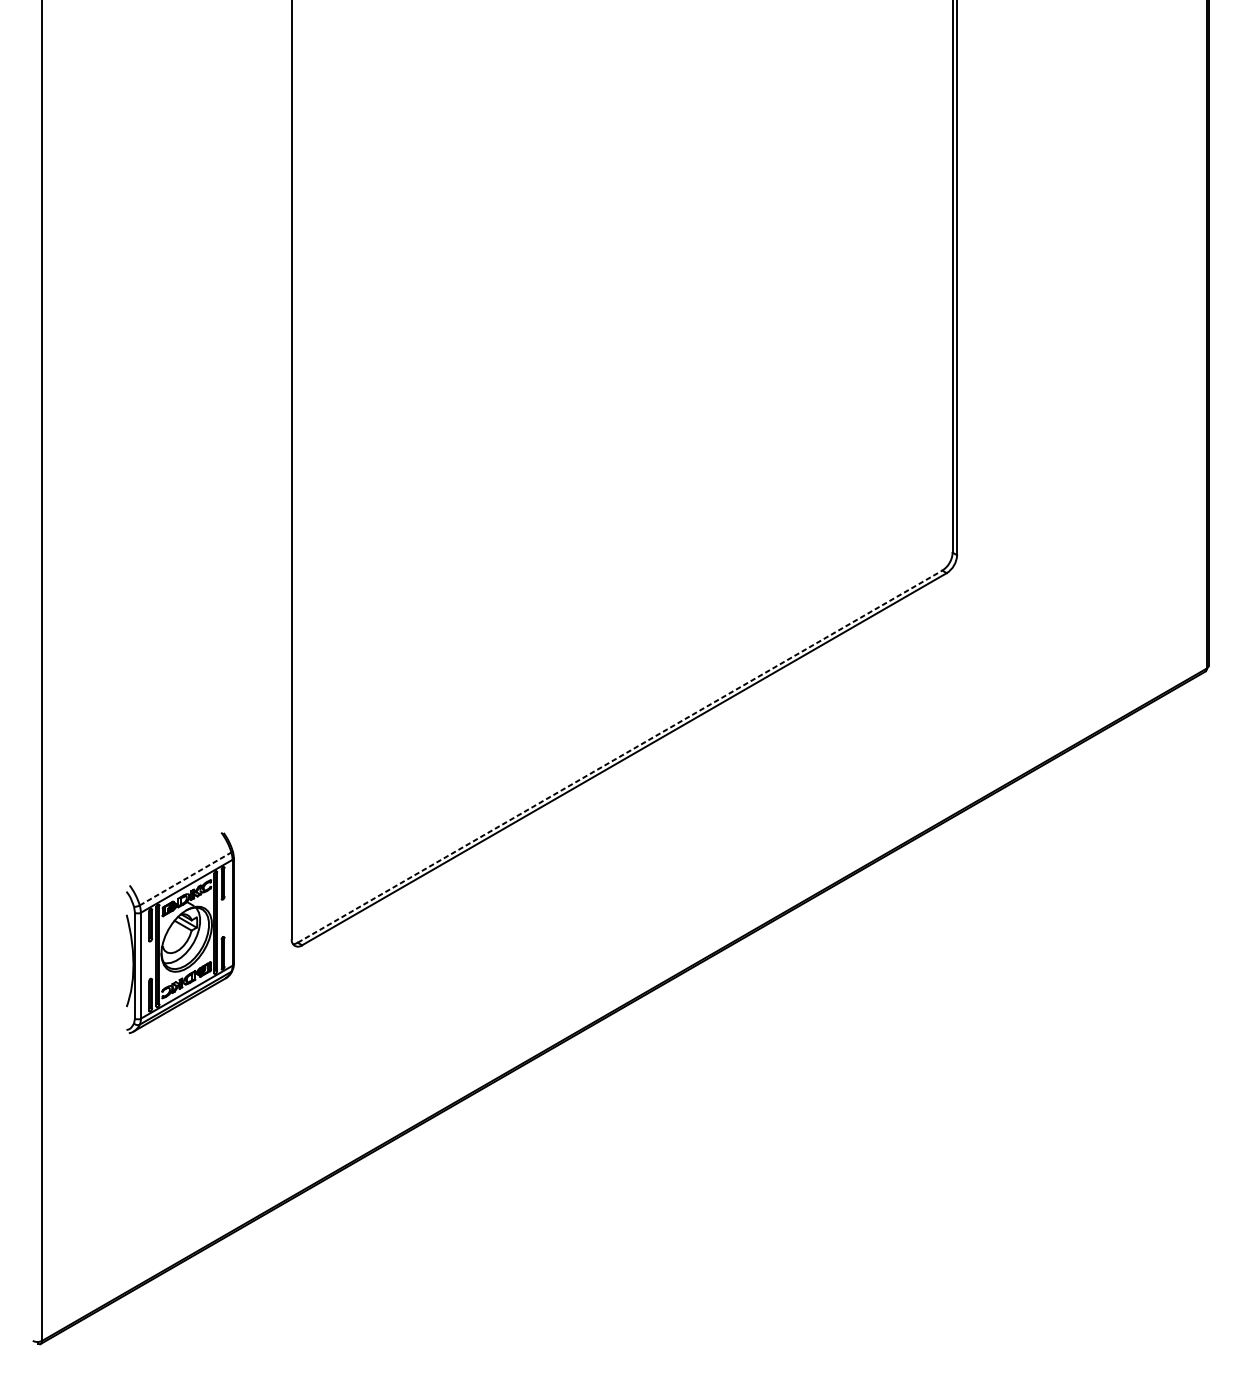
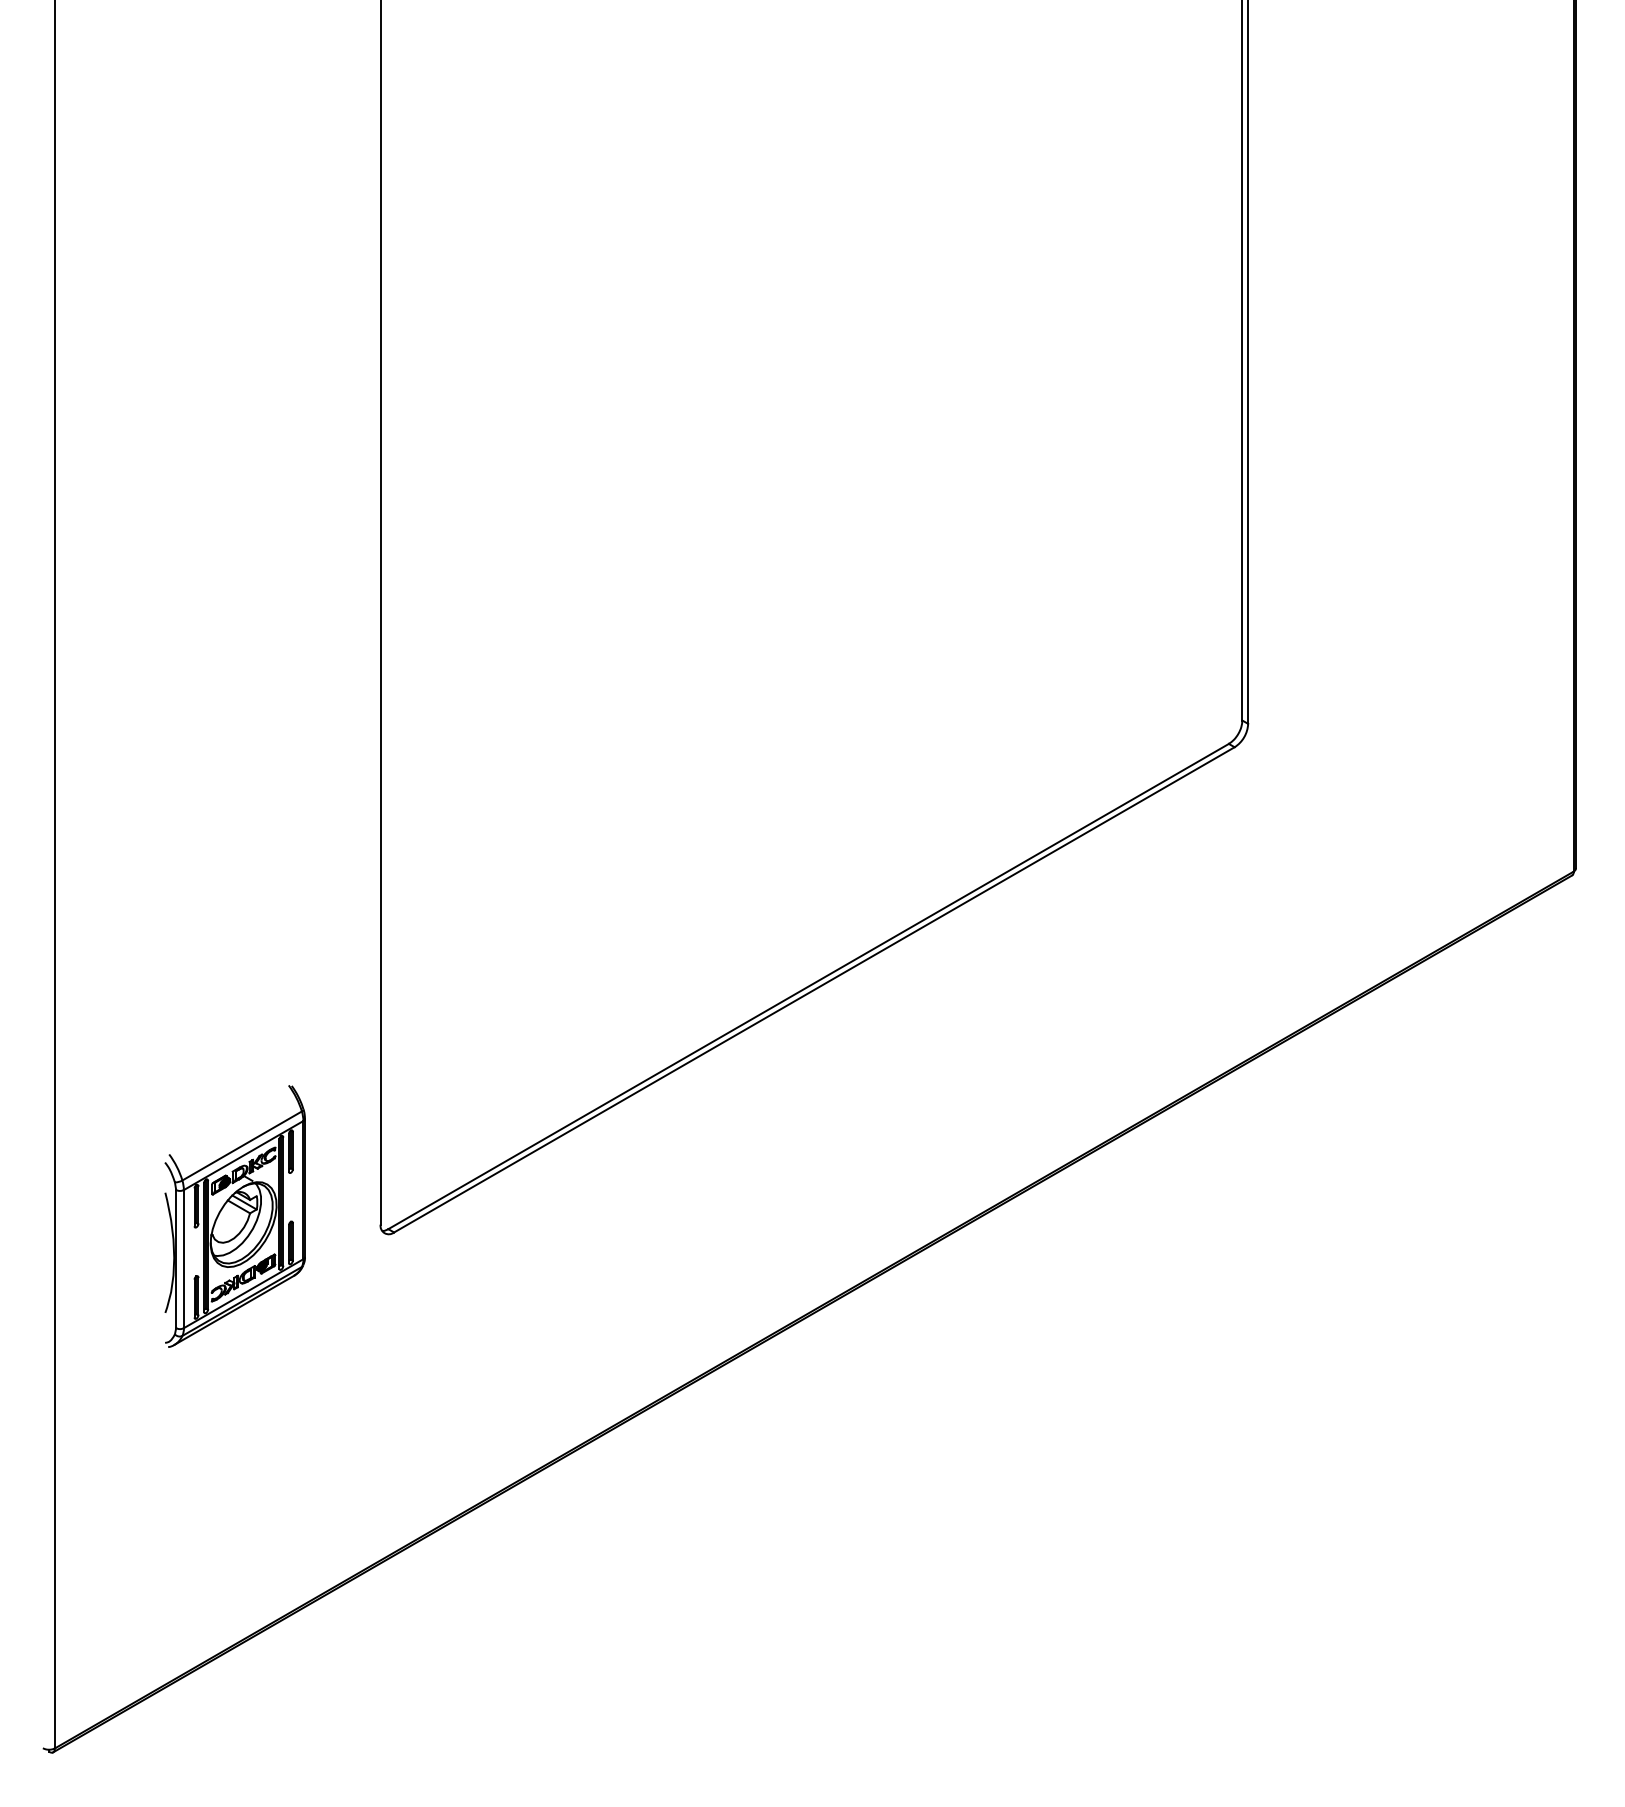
line: (620, 756) -> (809, 986), dashed -> solid
line: (185, 878) -> (242, 1145), dashed -> solid

